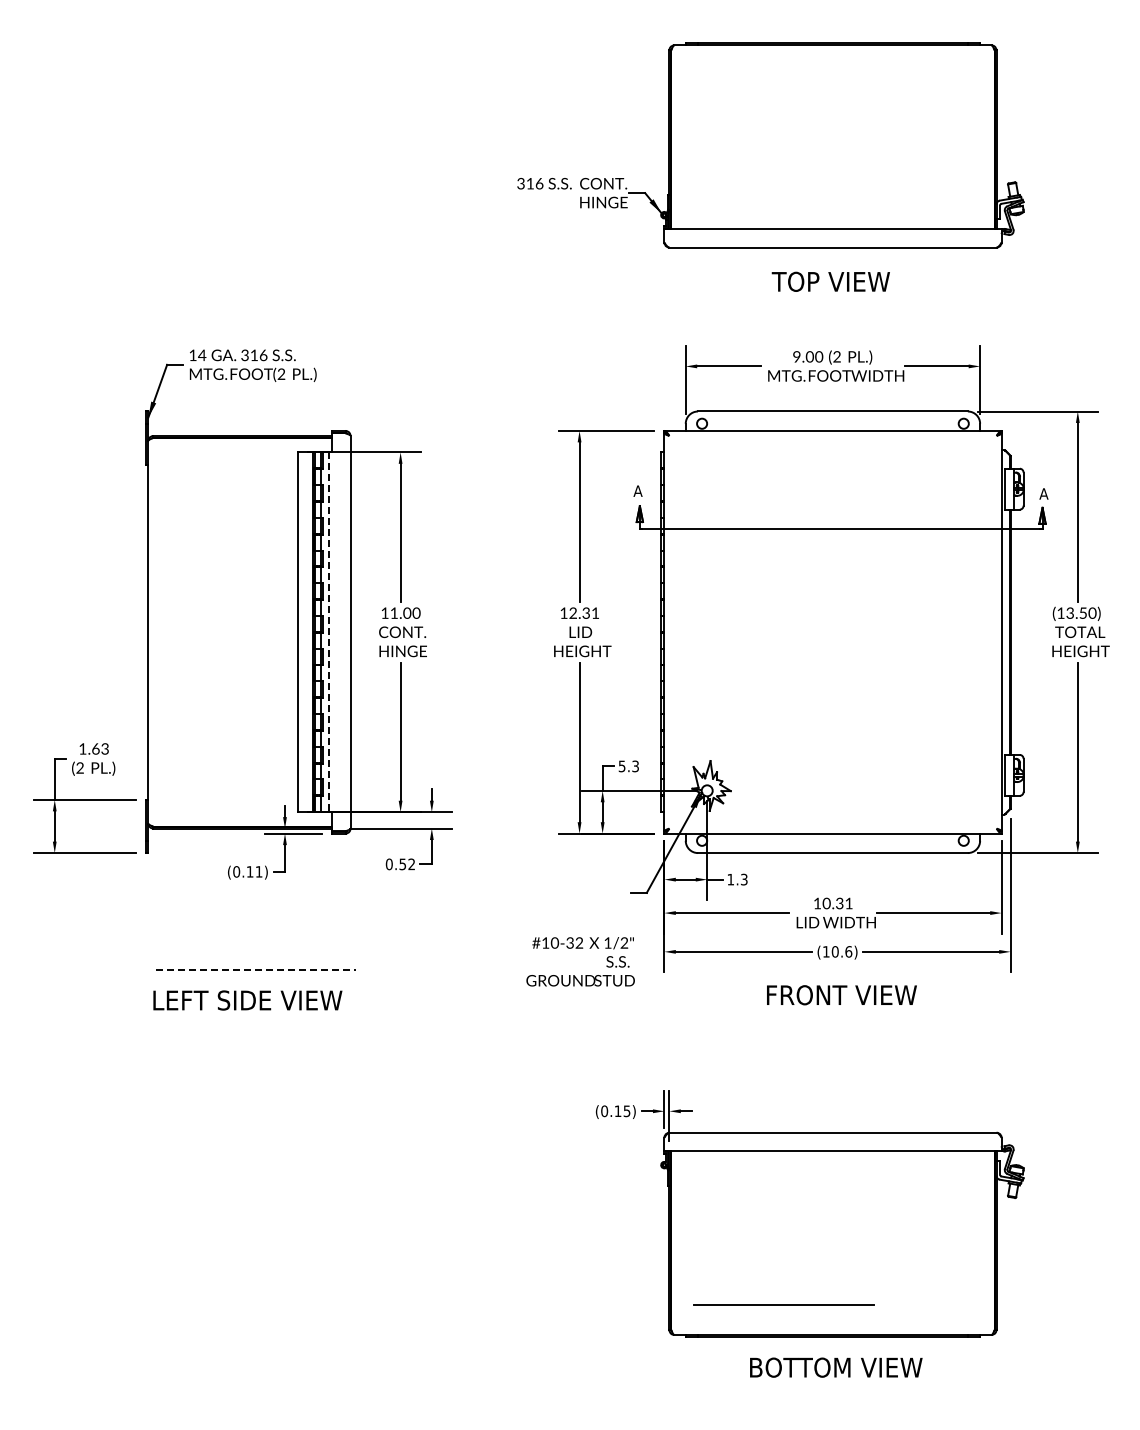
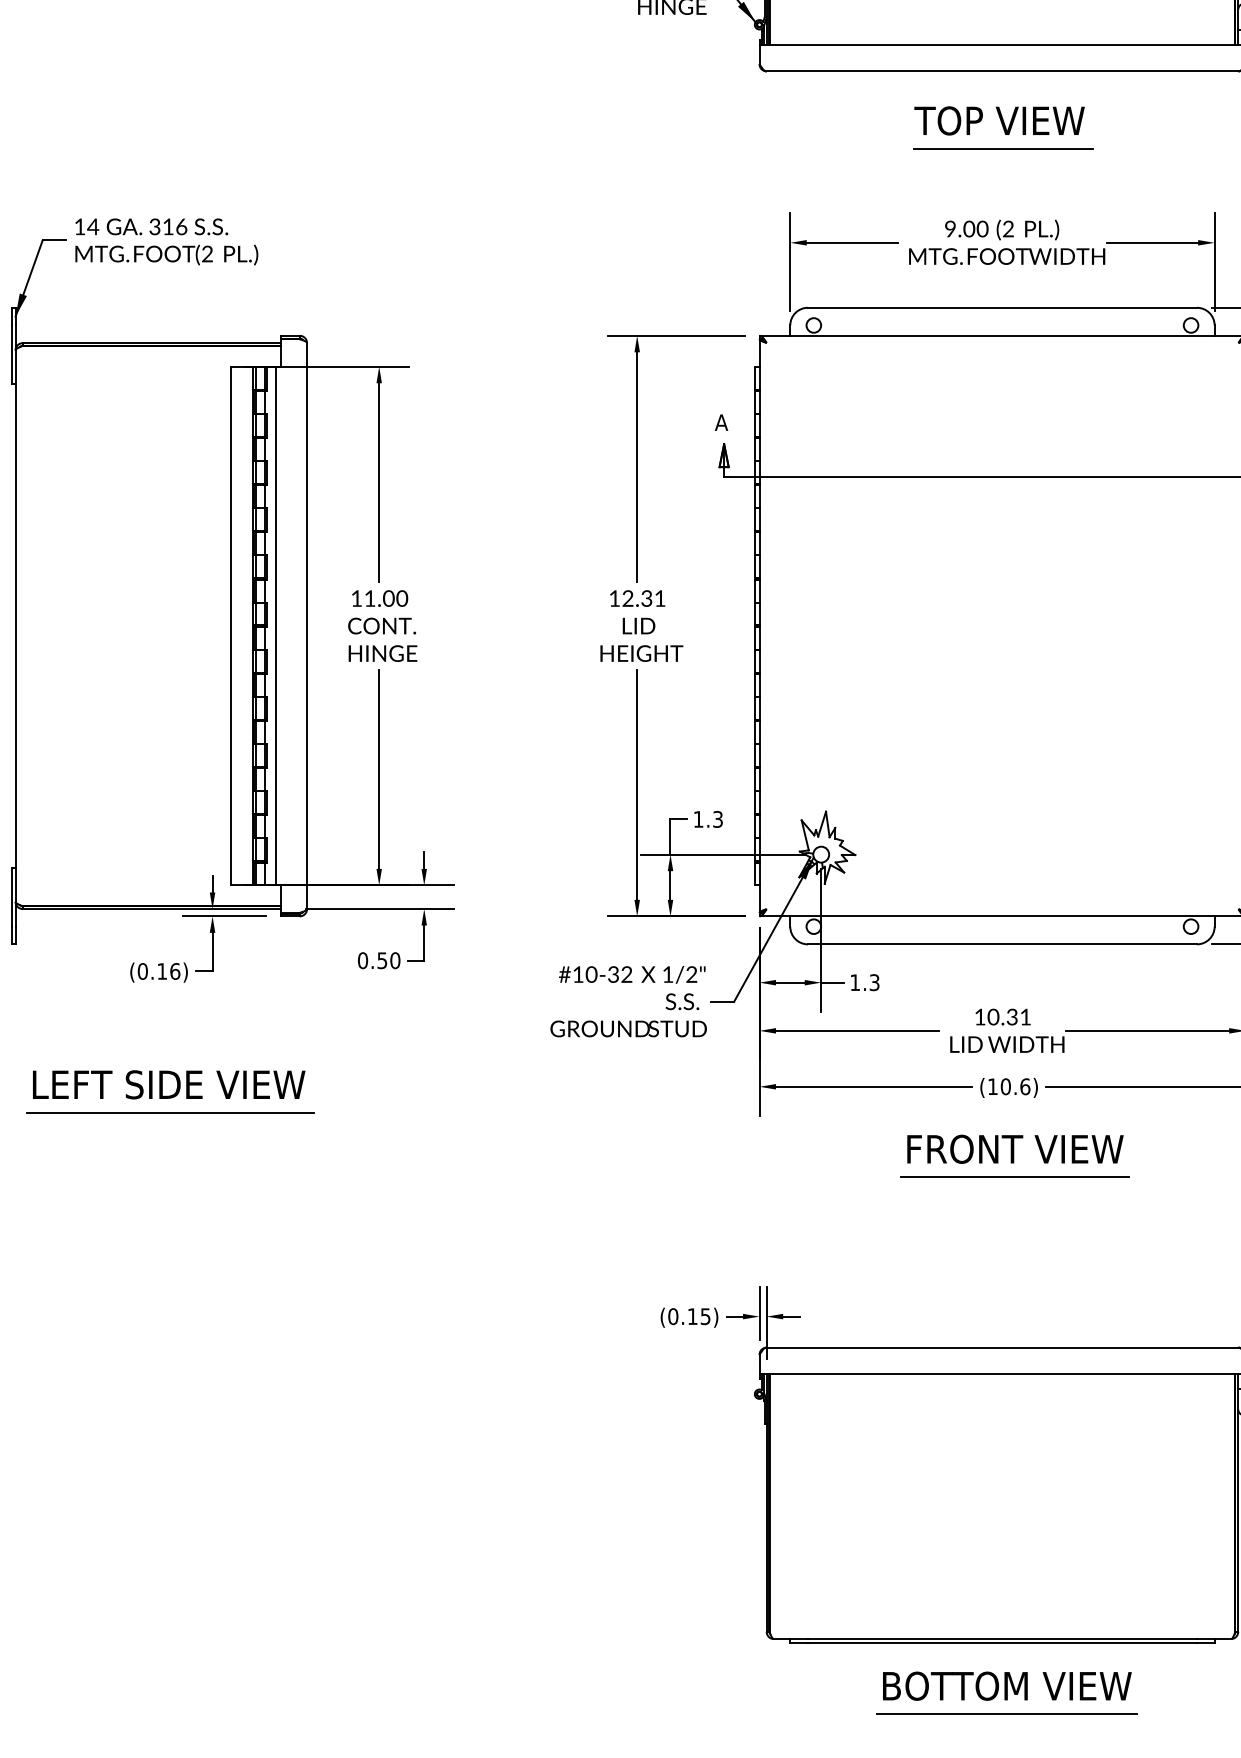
line: (833, 301) -> (1003, 149), added
line: (329, 632) -> (276, 626), dashed -> solid
text: (621, 766) -> (697, 819), 5.3 -> 1.3
text: (411, 864) -> (394, 960), 0.52 -> 0.50
text: (258, 871) -> (174, 970), (0.11) -> (0.16)
text: (580, 961) -> (628, 1001), moved
line: (255, 970) -> (170, 1113), dashed -> solid
text: (247, 1000) -> (168, 1084), moved
line: (841, 1014) -> (1014, 1177), added
line: (783, 1304) -> (1006, 1713), moved

